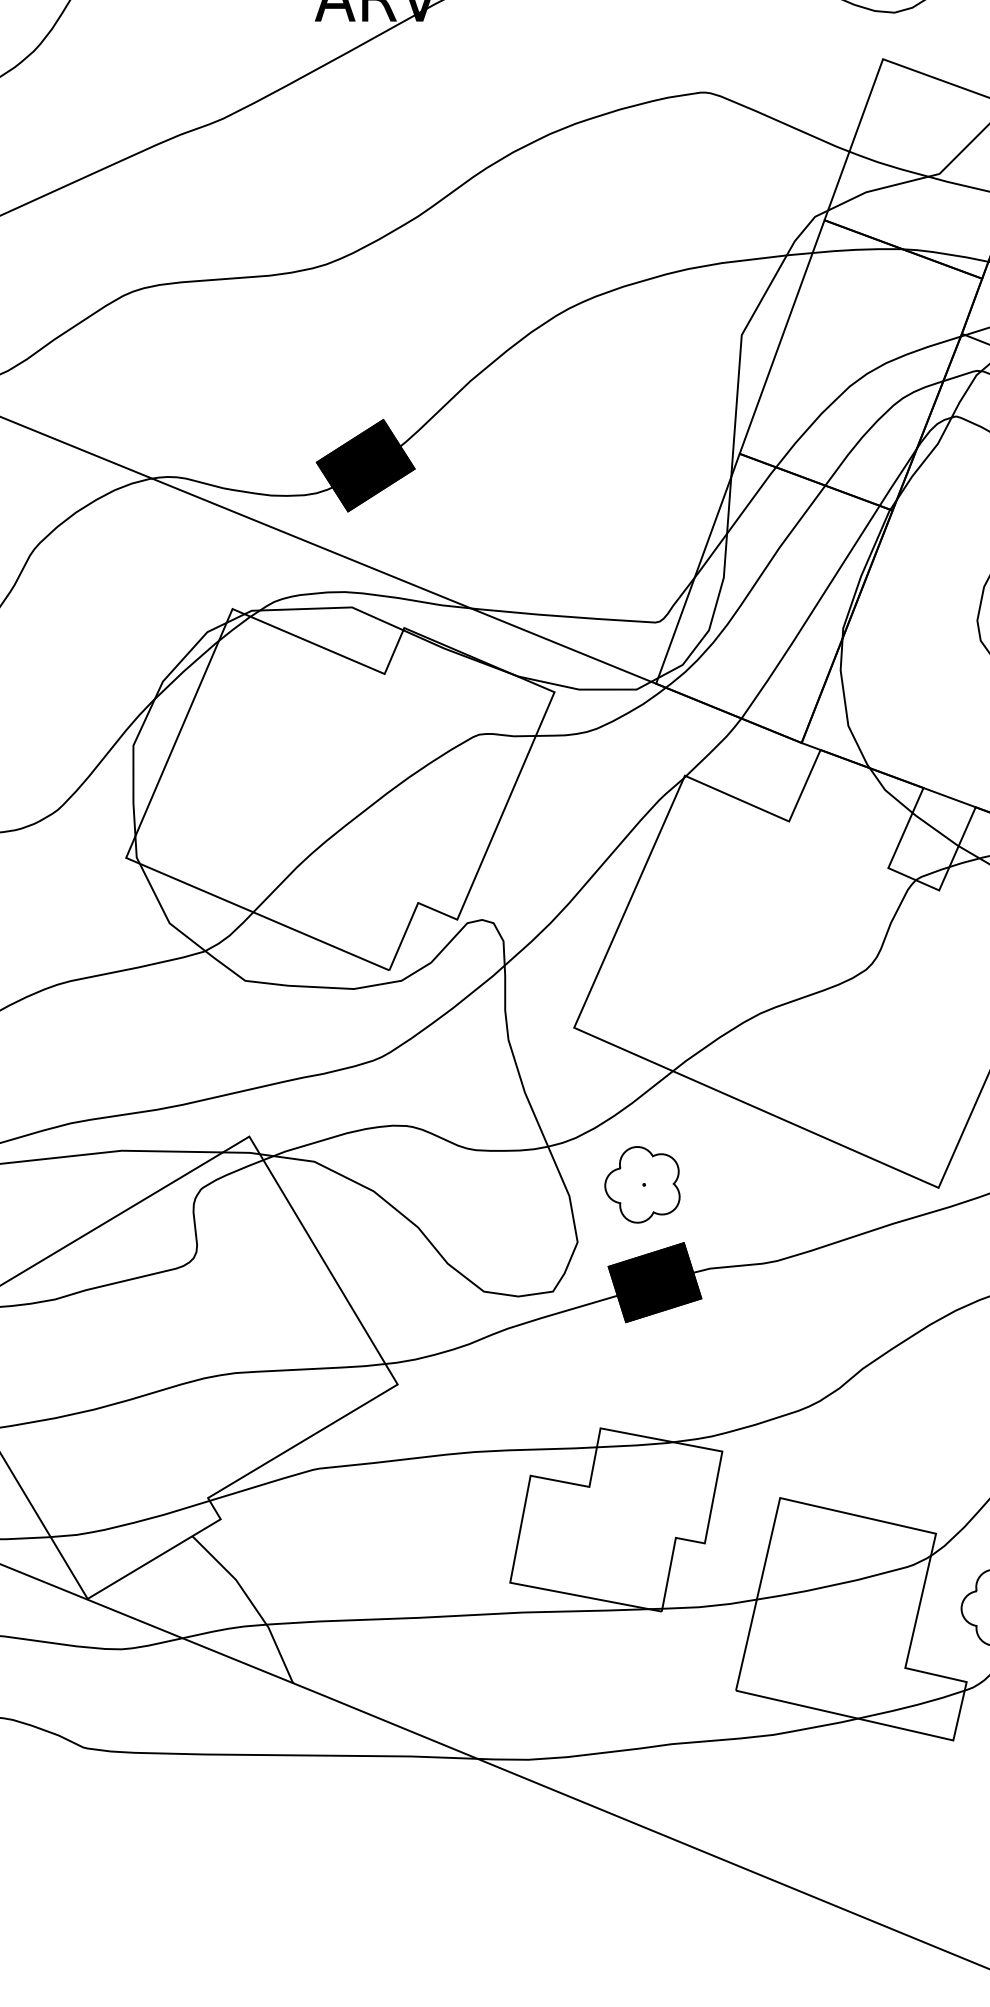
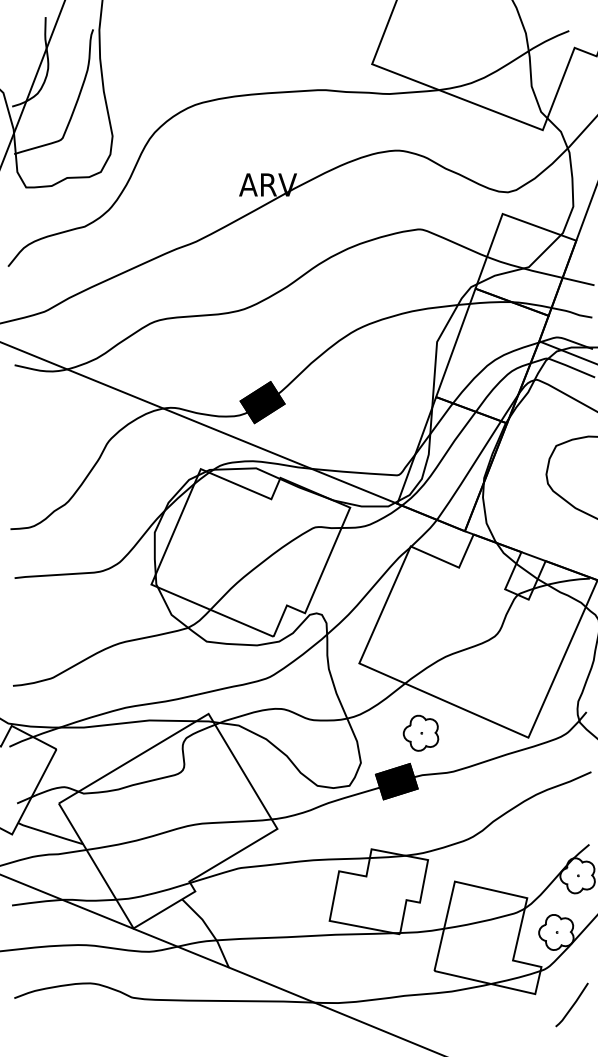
part: (641, 1183) -> (420, 732), moved

